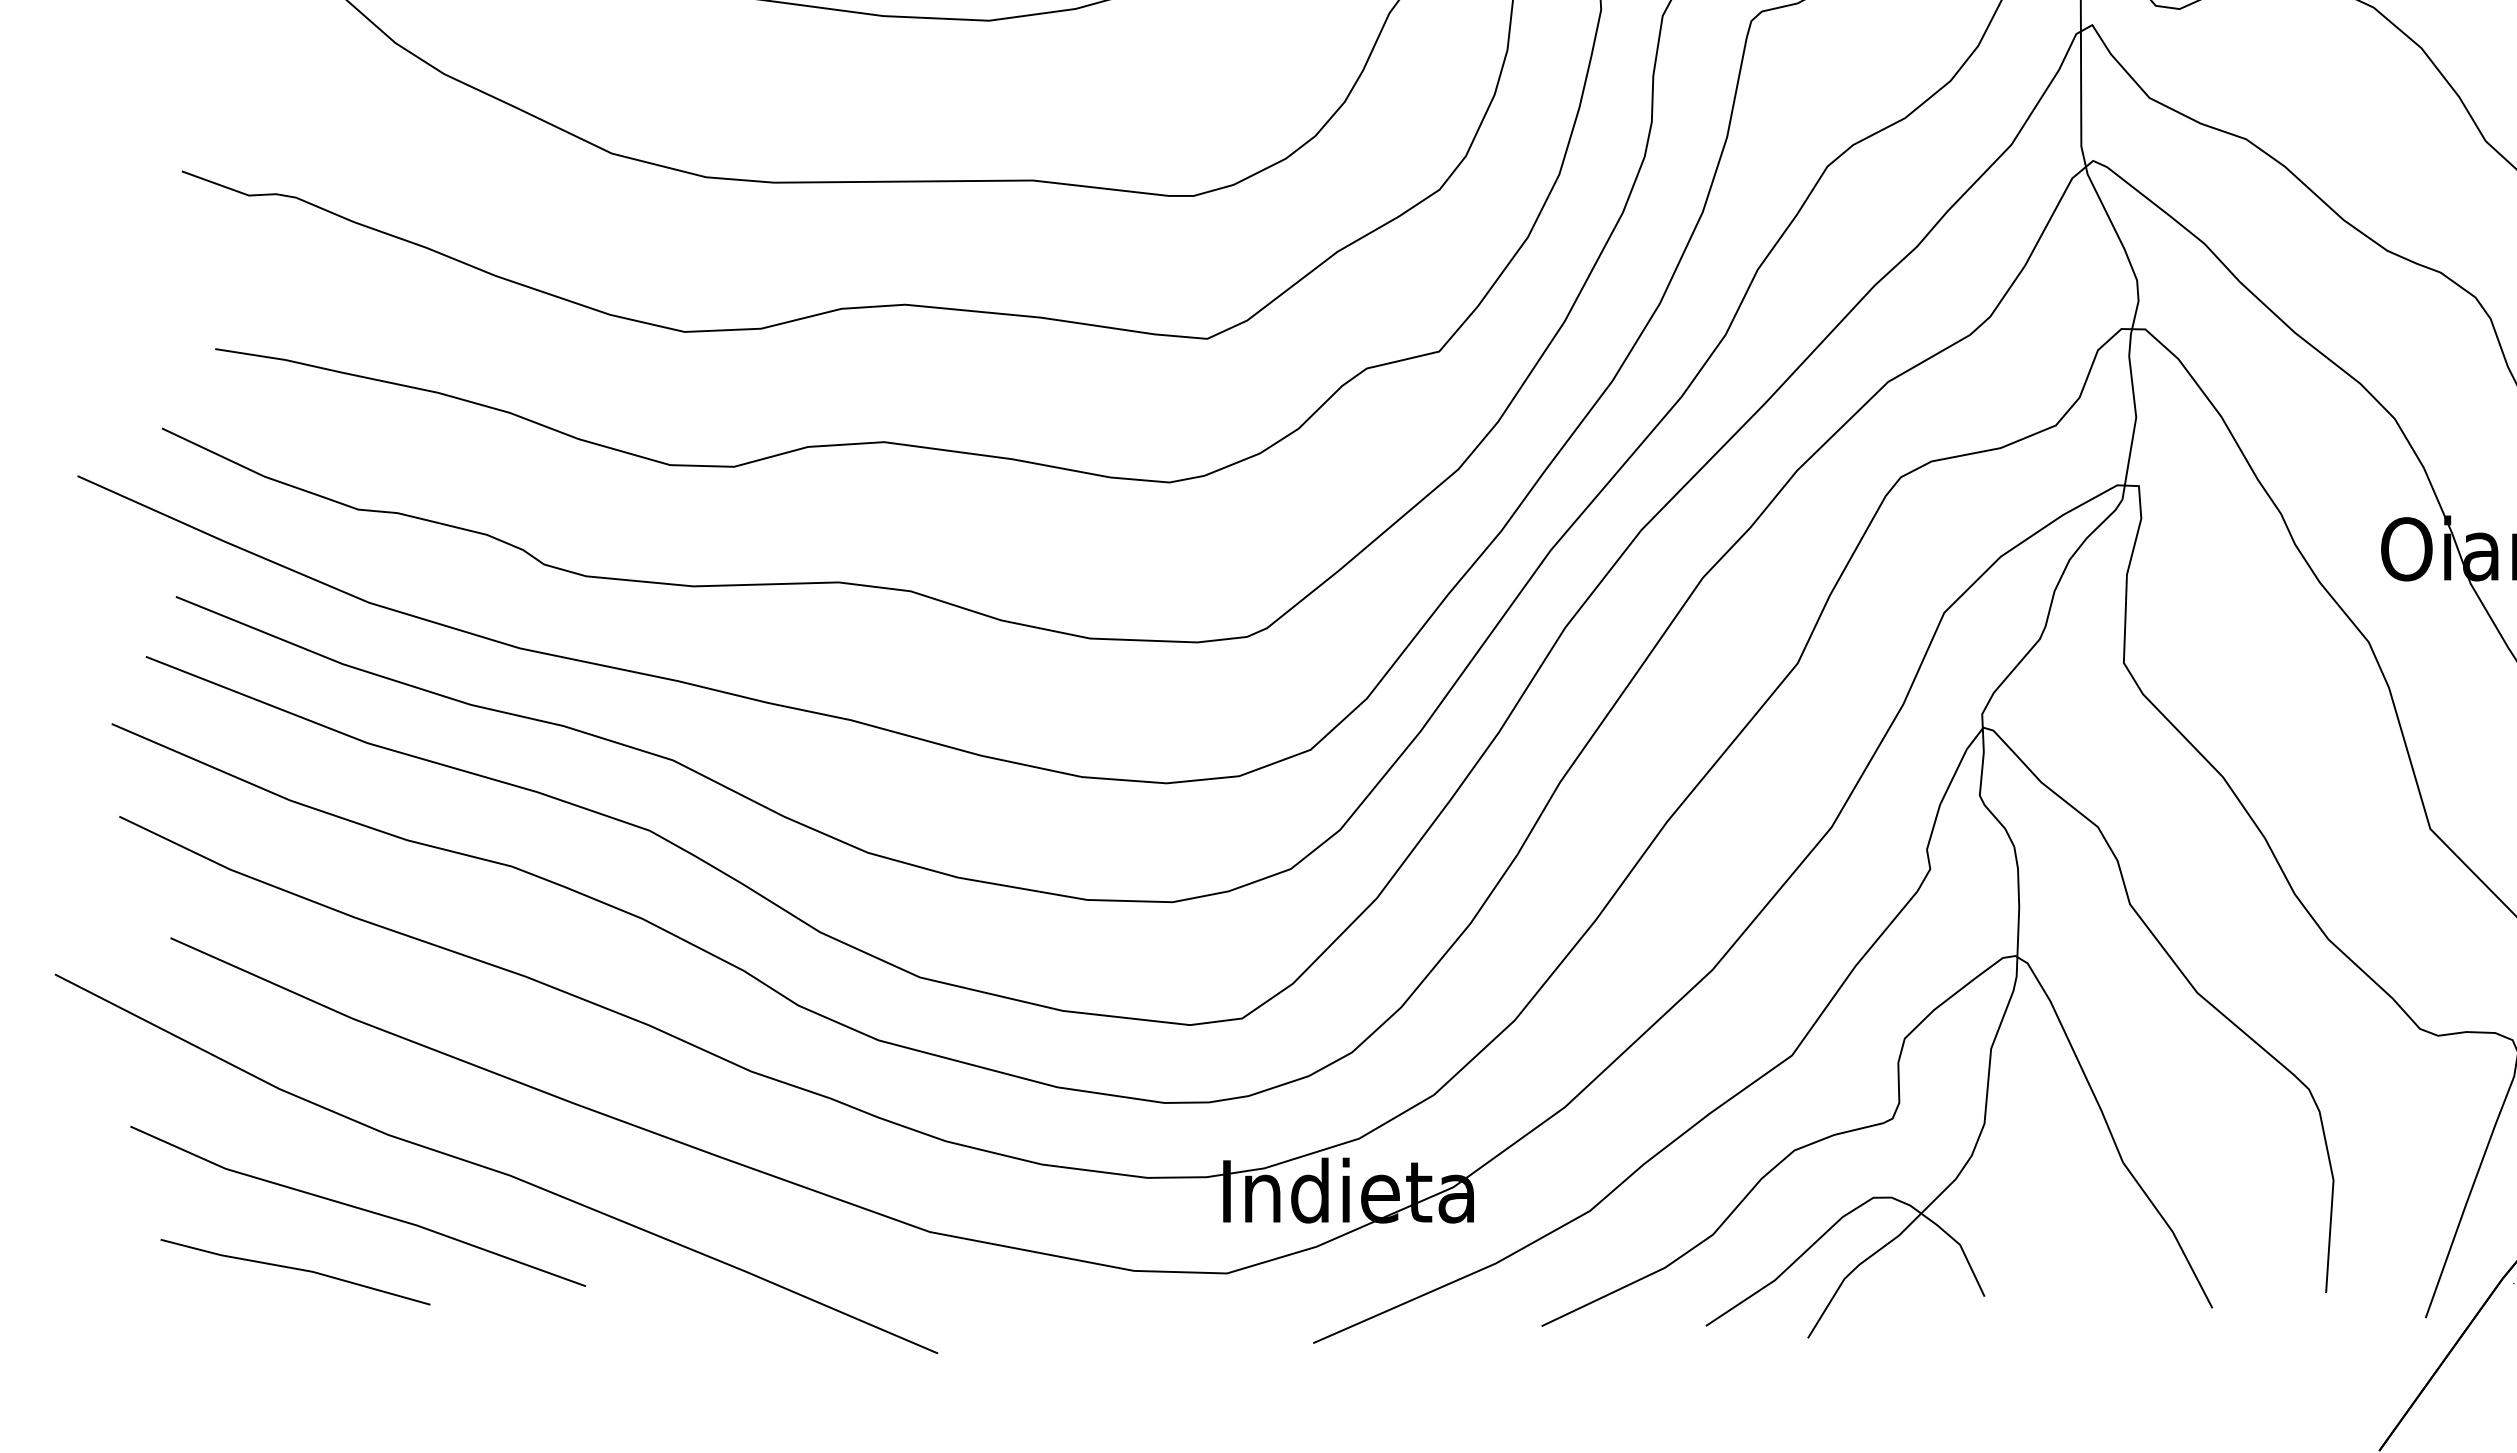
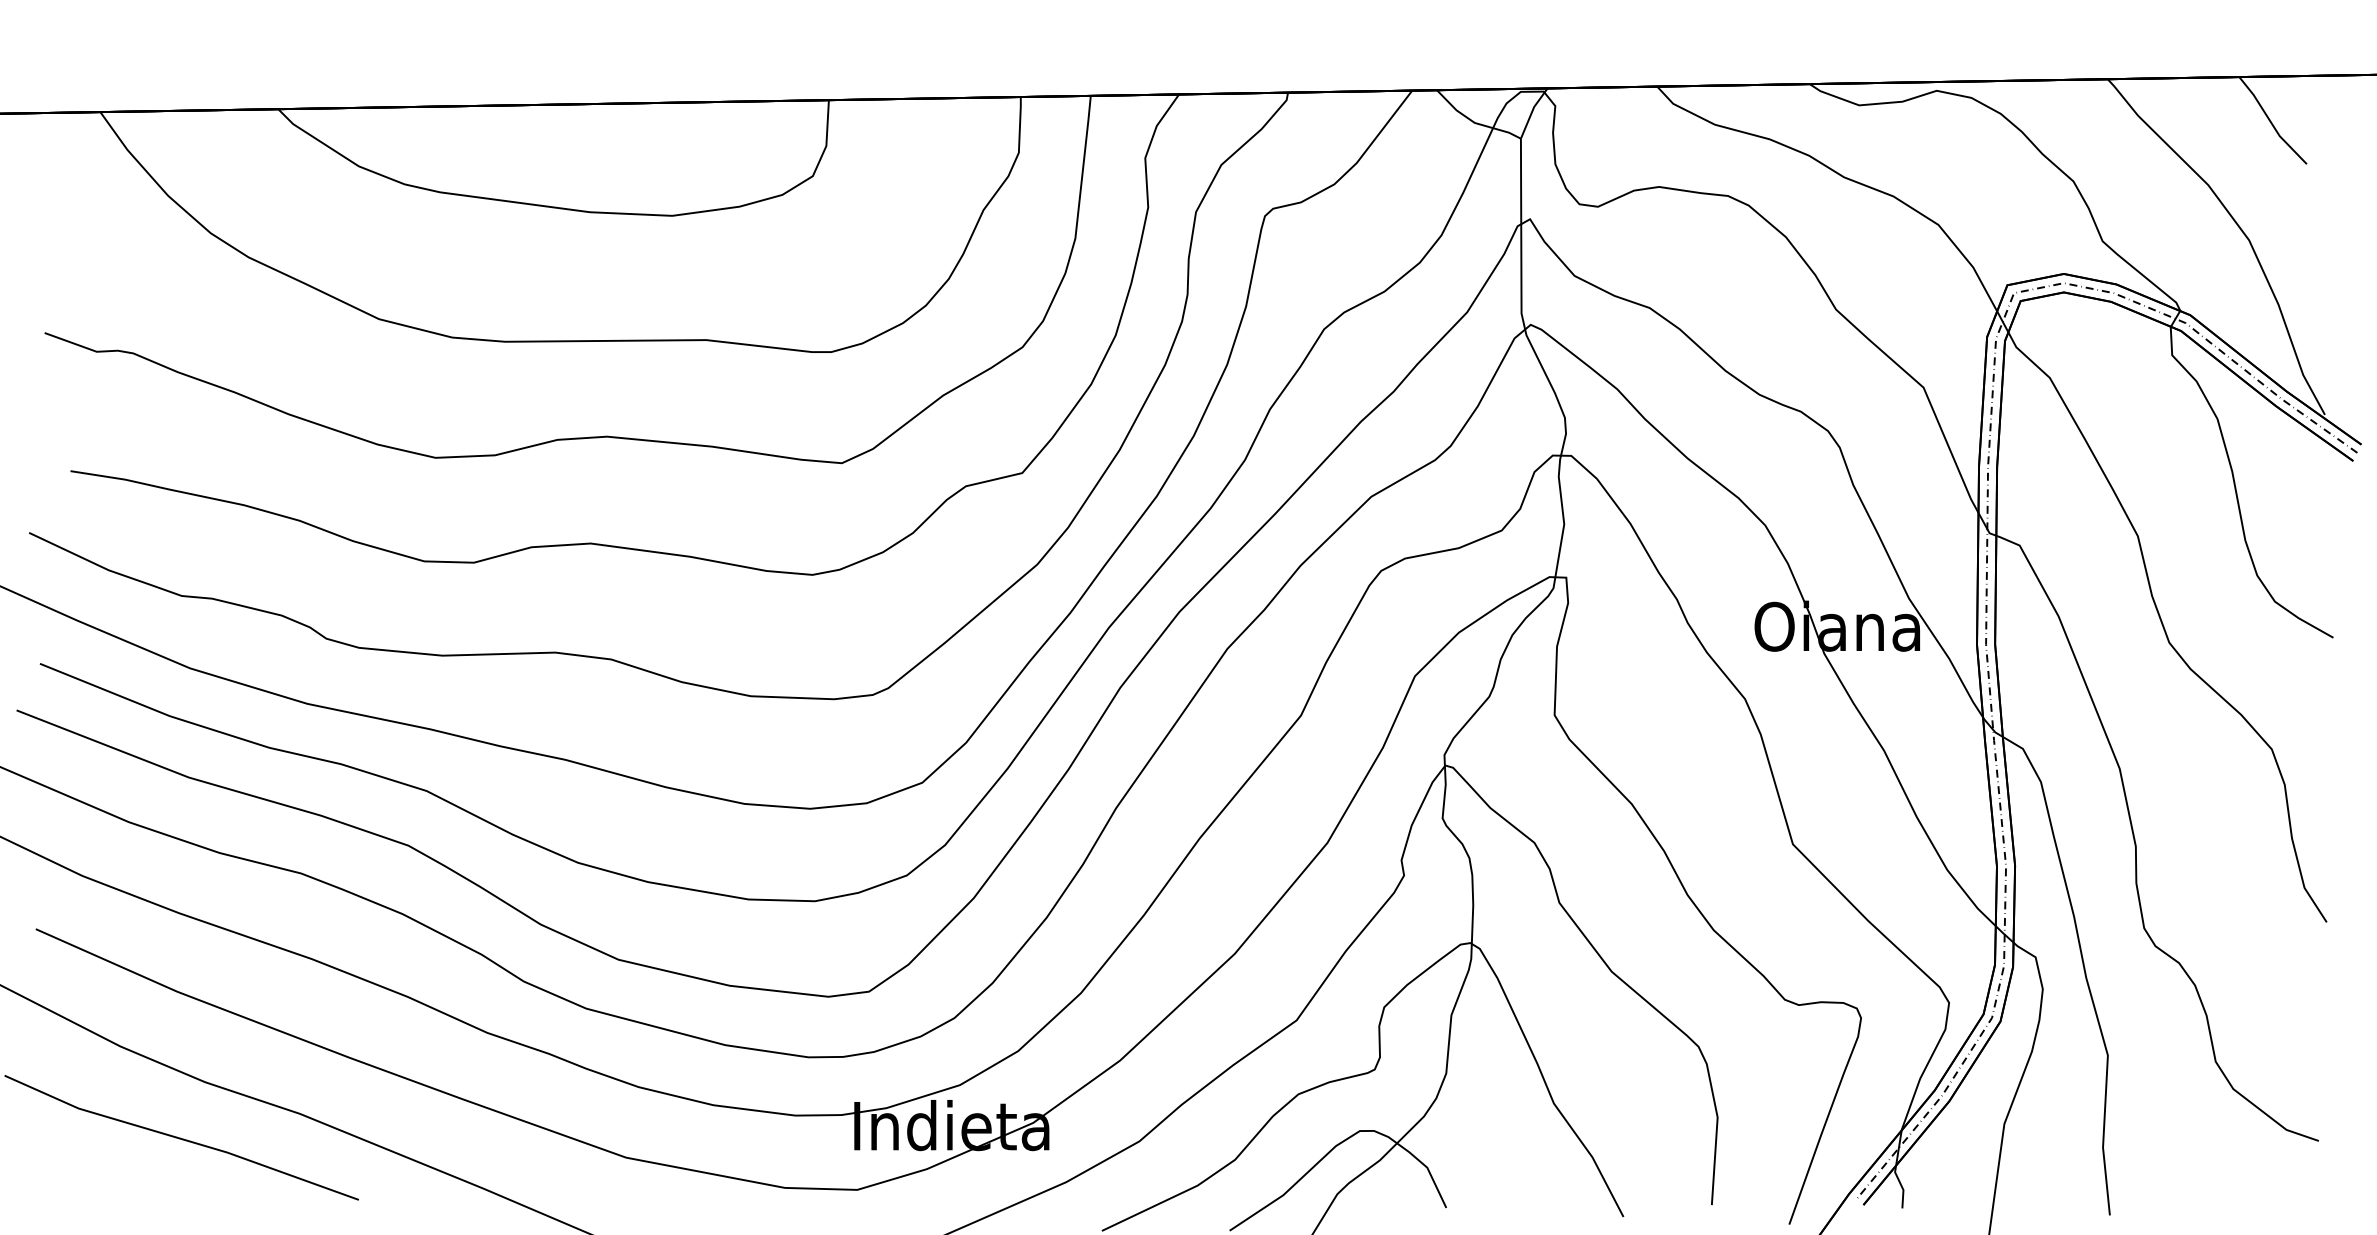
line: (296, 1270) -> (133, 1187), removed

